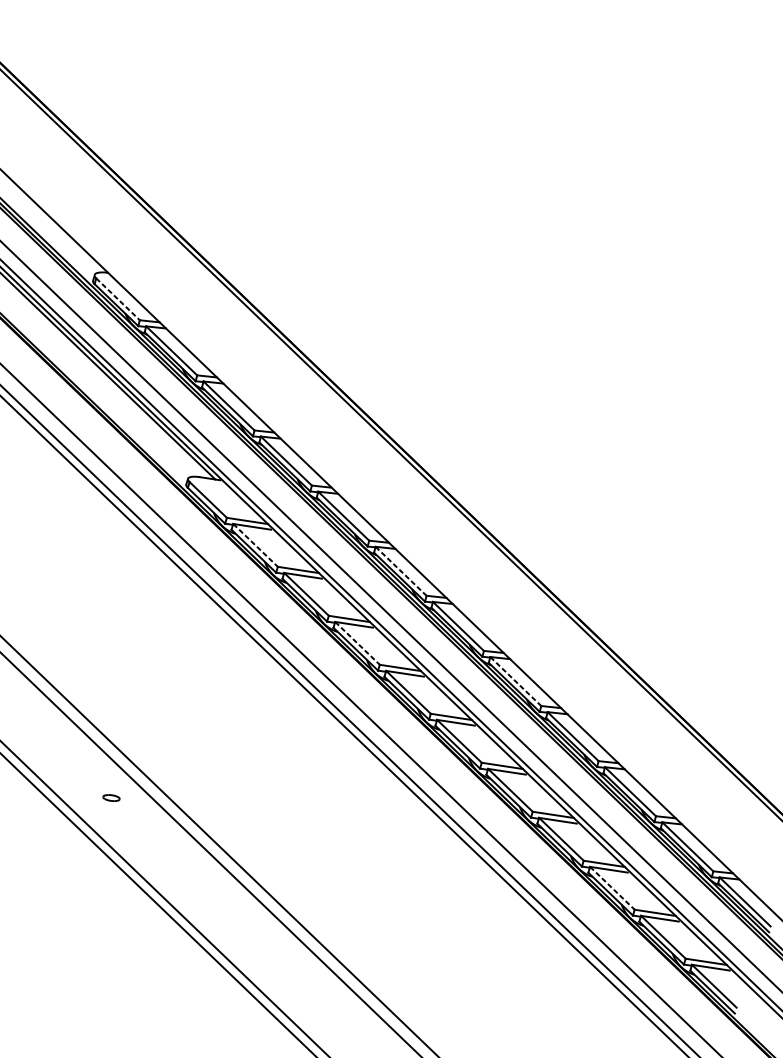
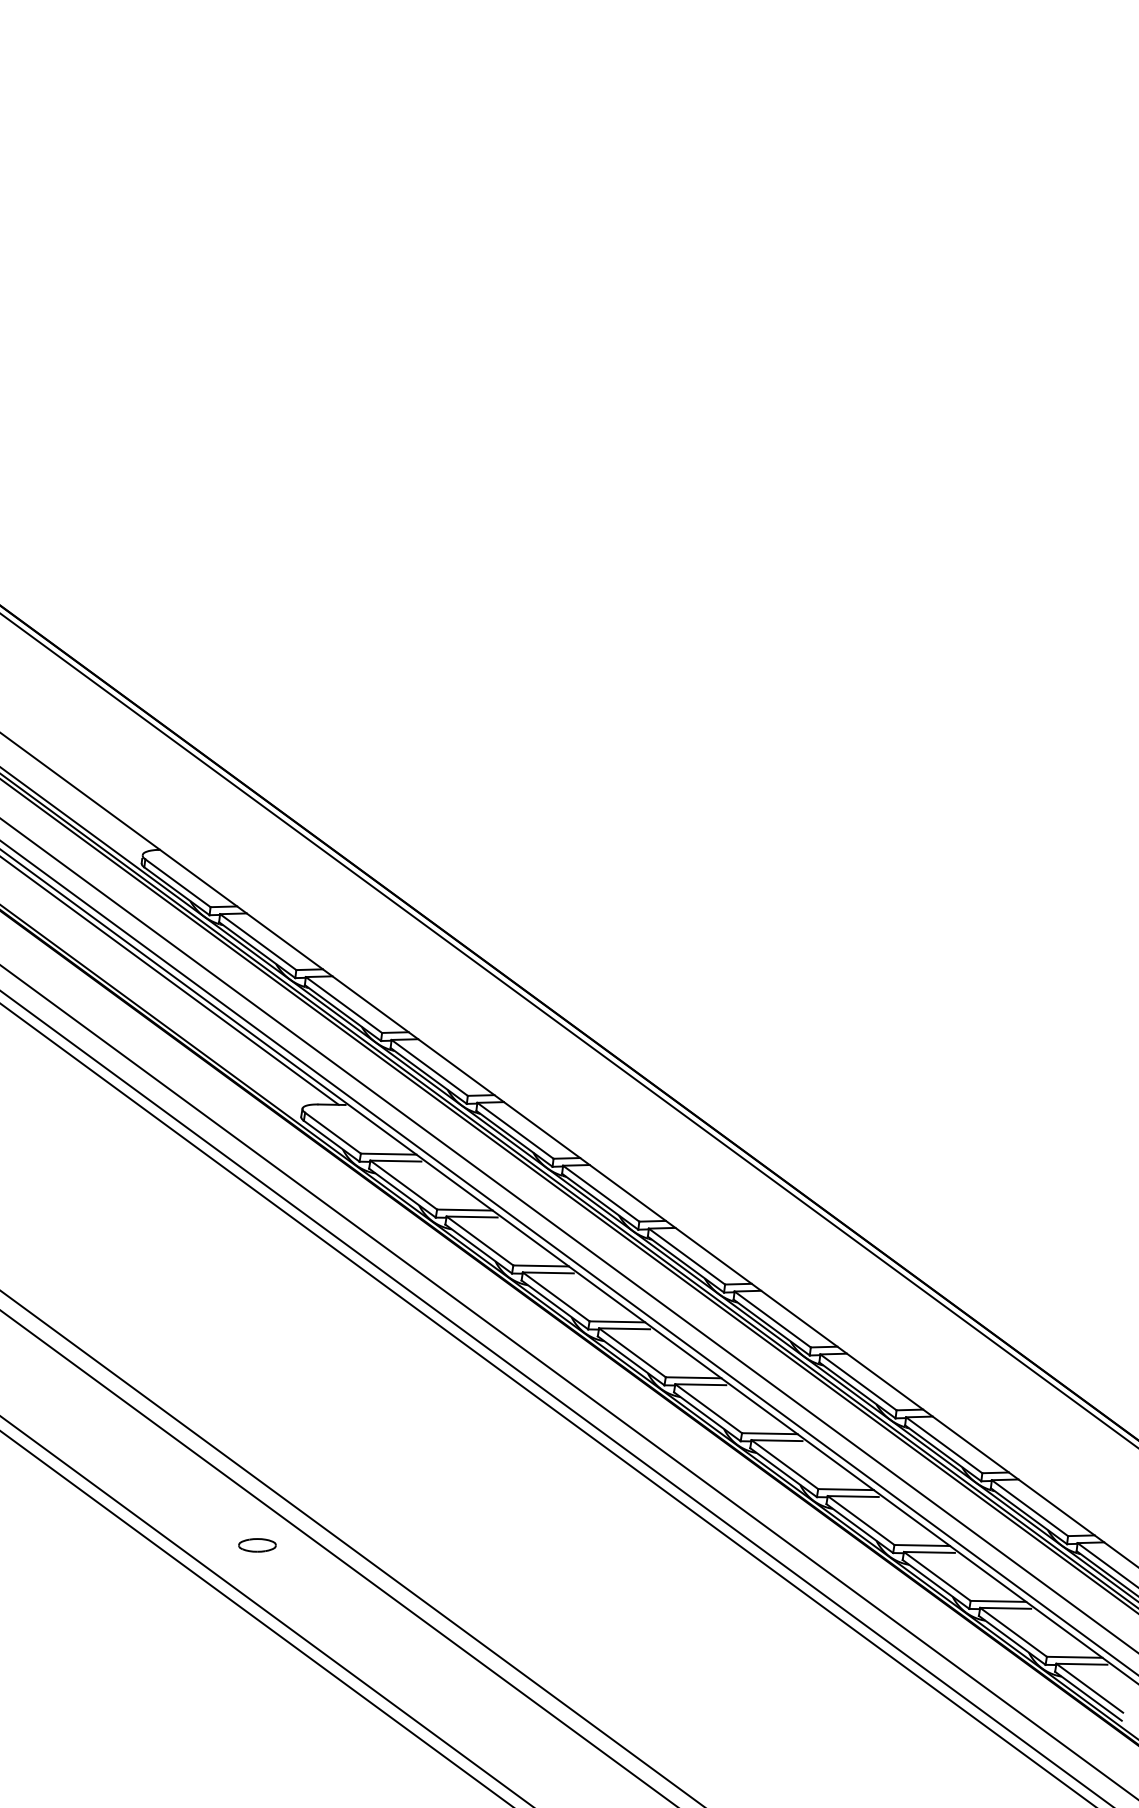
line: (118, 299) -> (178, 883), dashed -> solid
line: (256, 545) -> (404, 1185), dashed -> solid
line: (401, 571) -> (601, 1193), dashed -> solid
line: (357, 643) -> (556, 1297), dashed -> solid
line: (516, 681) -> (773, 1319), dashed -> solid
part: (111, 798) -> (257, 1545), size x1.67
line: (612, 888) -> (937, 1576), dashed -> solid

